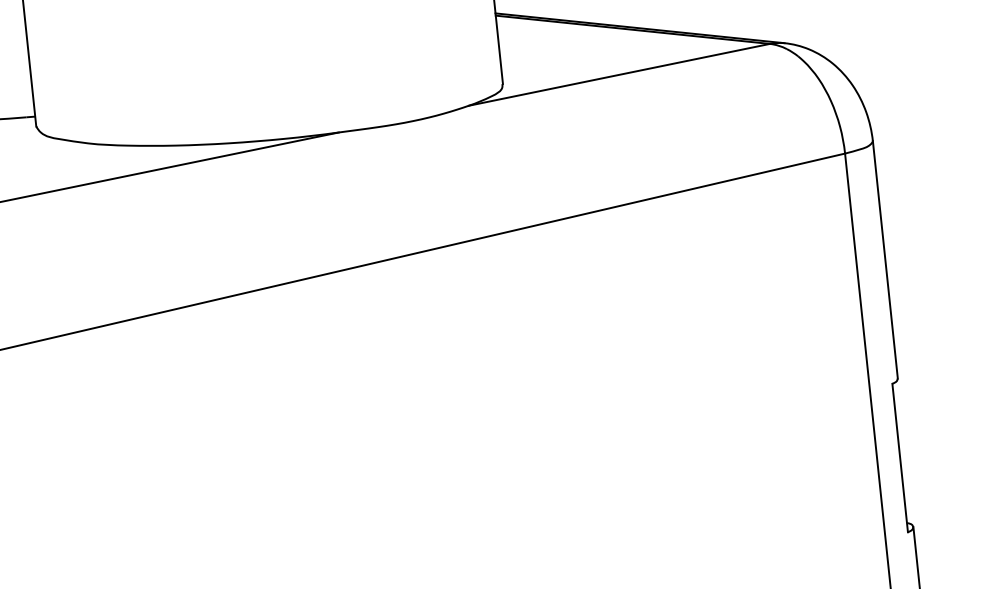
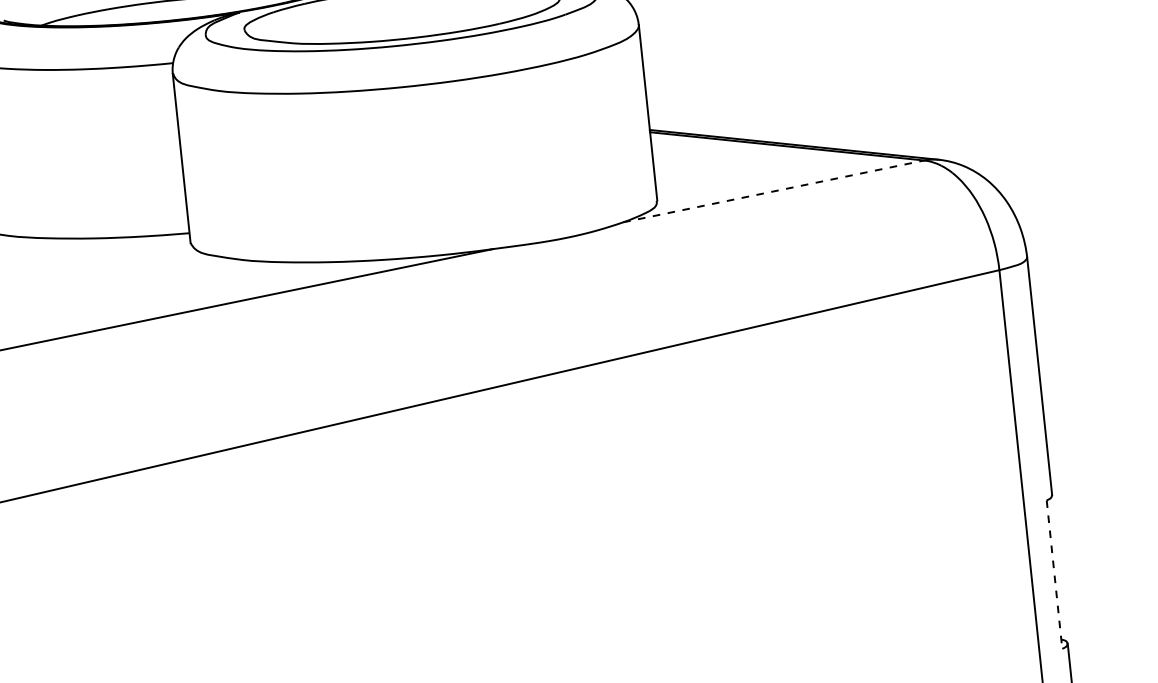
line: (619, 74) -> (773, 191), solid -> dashed
line: (900, 457) -> (1054, 574), solid -> dashed

